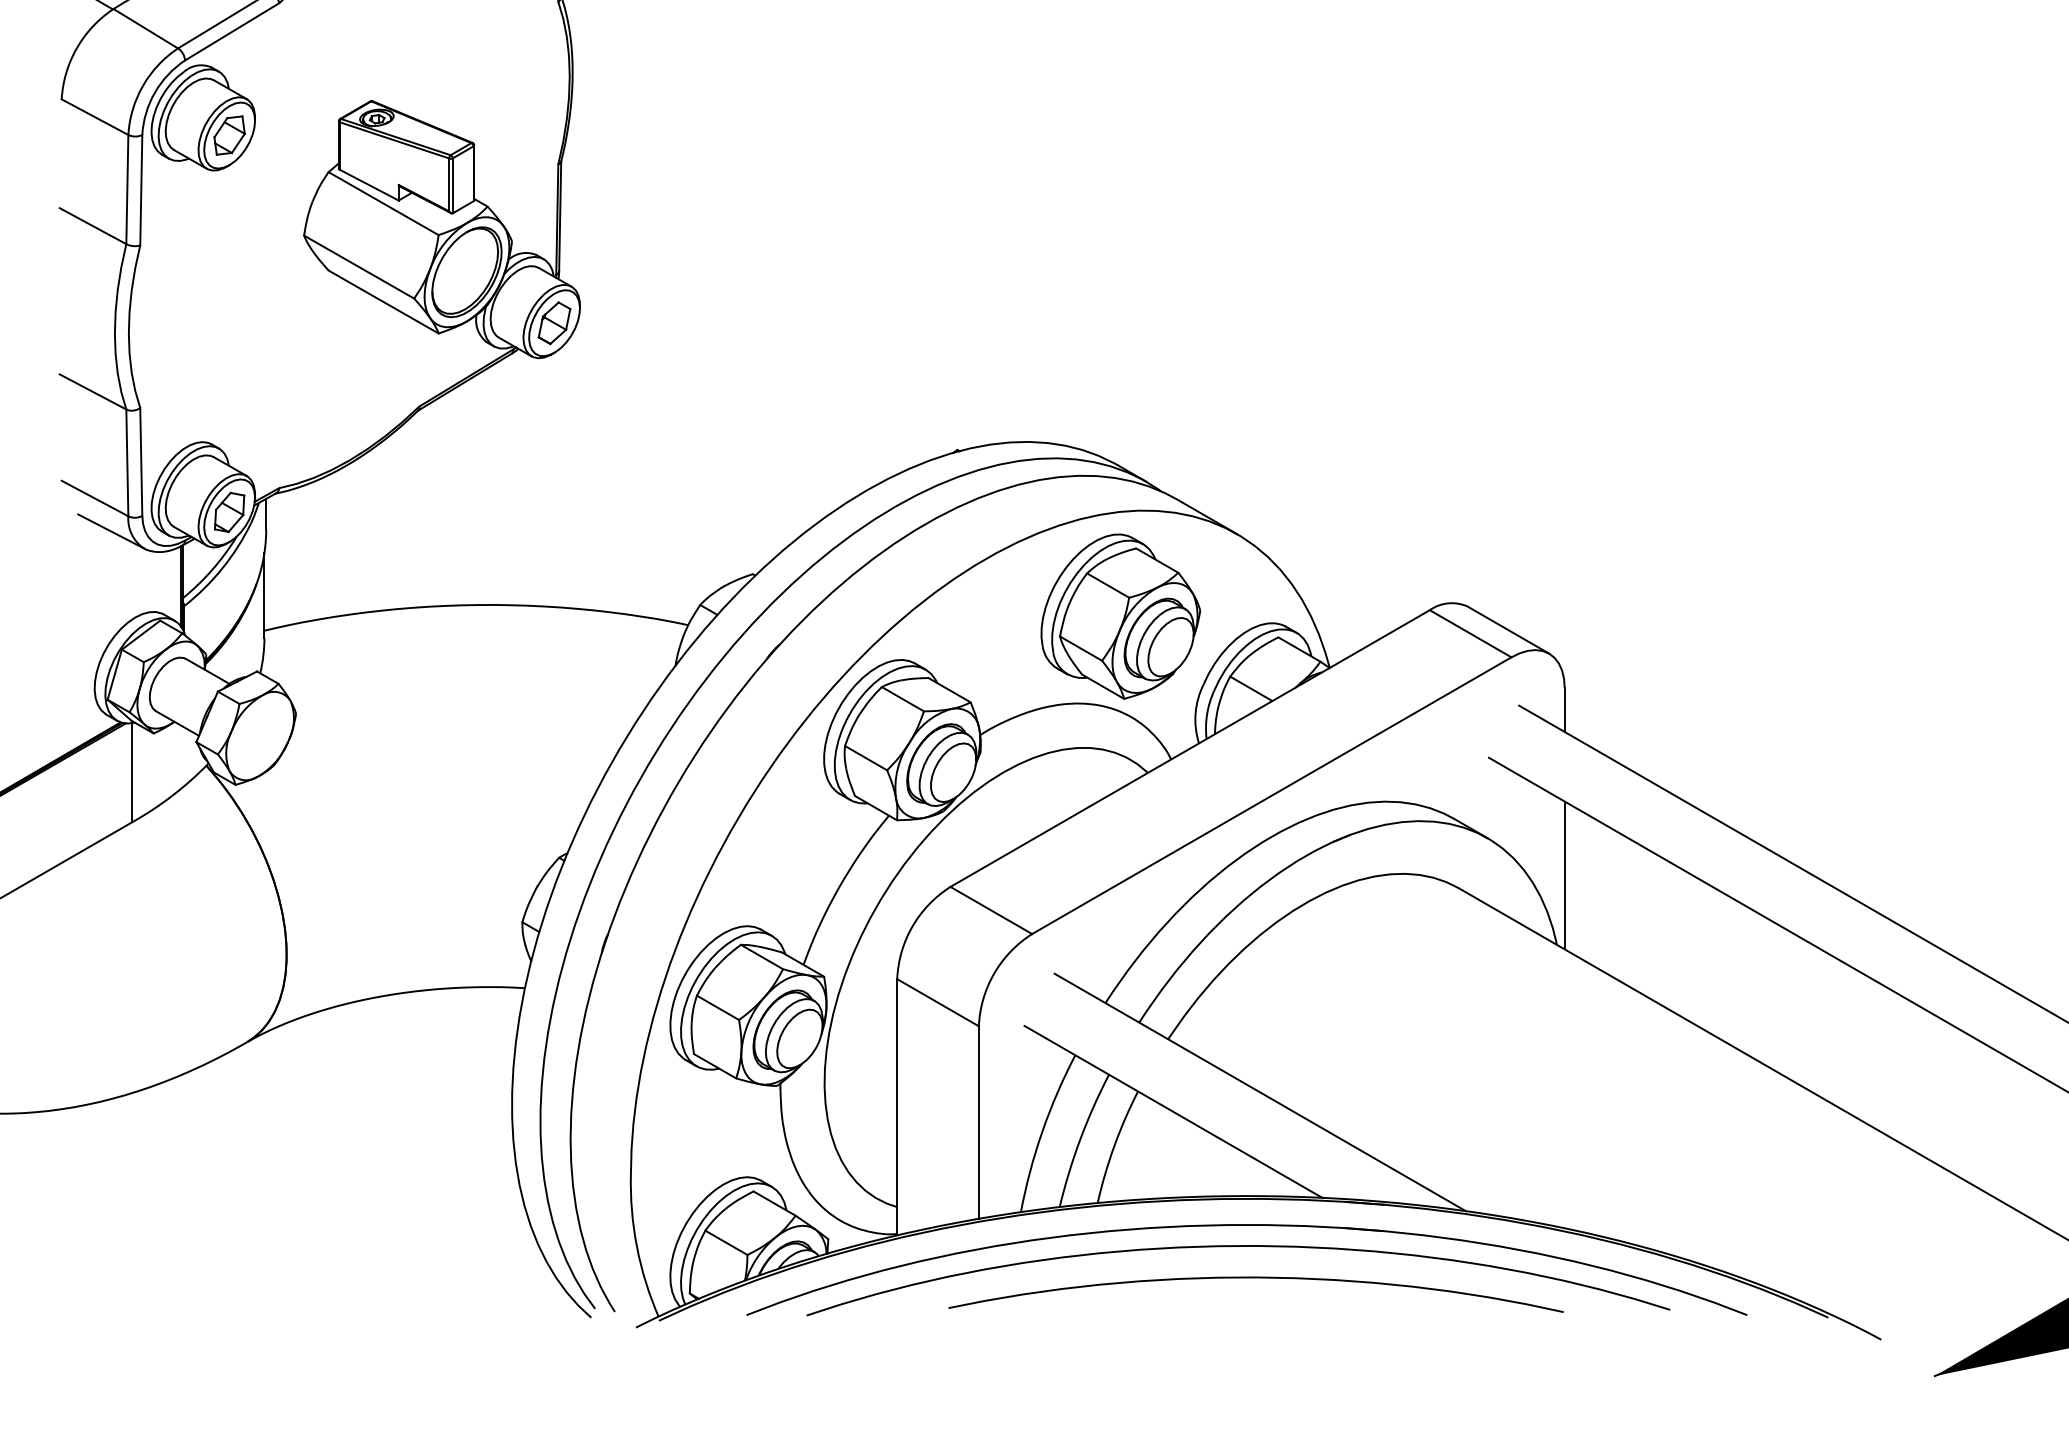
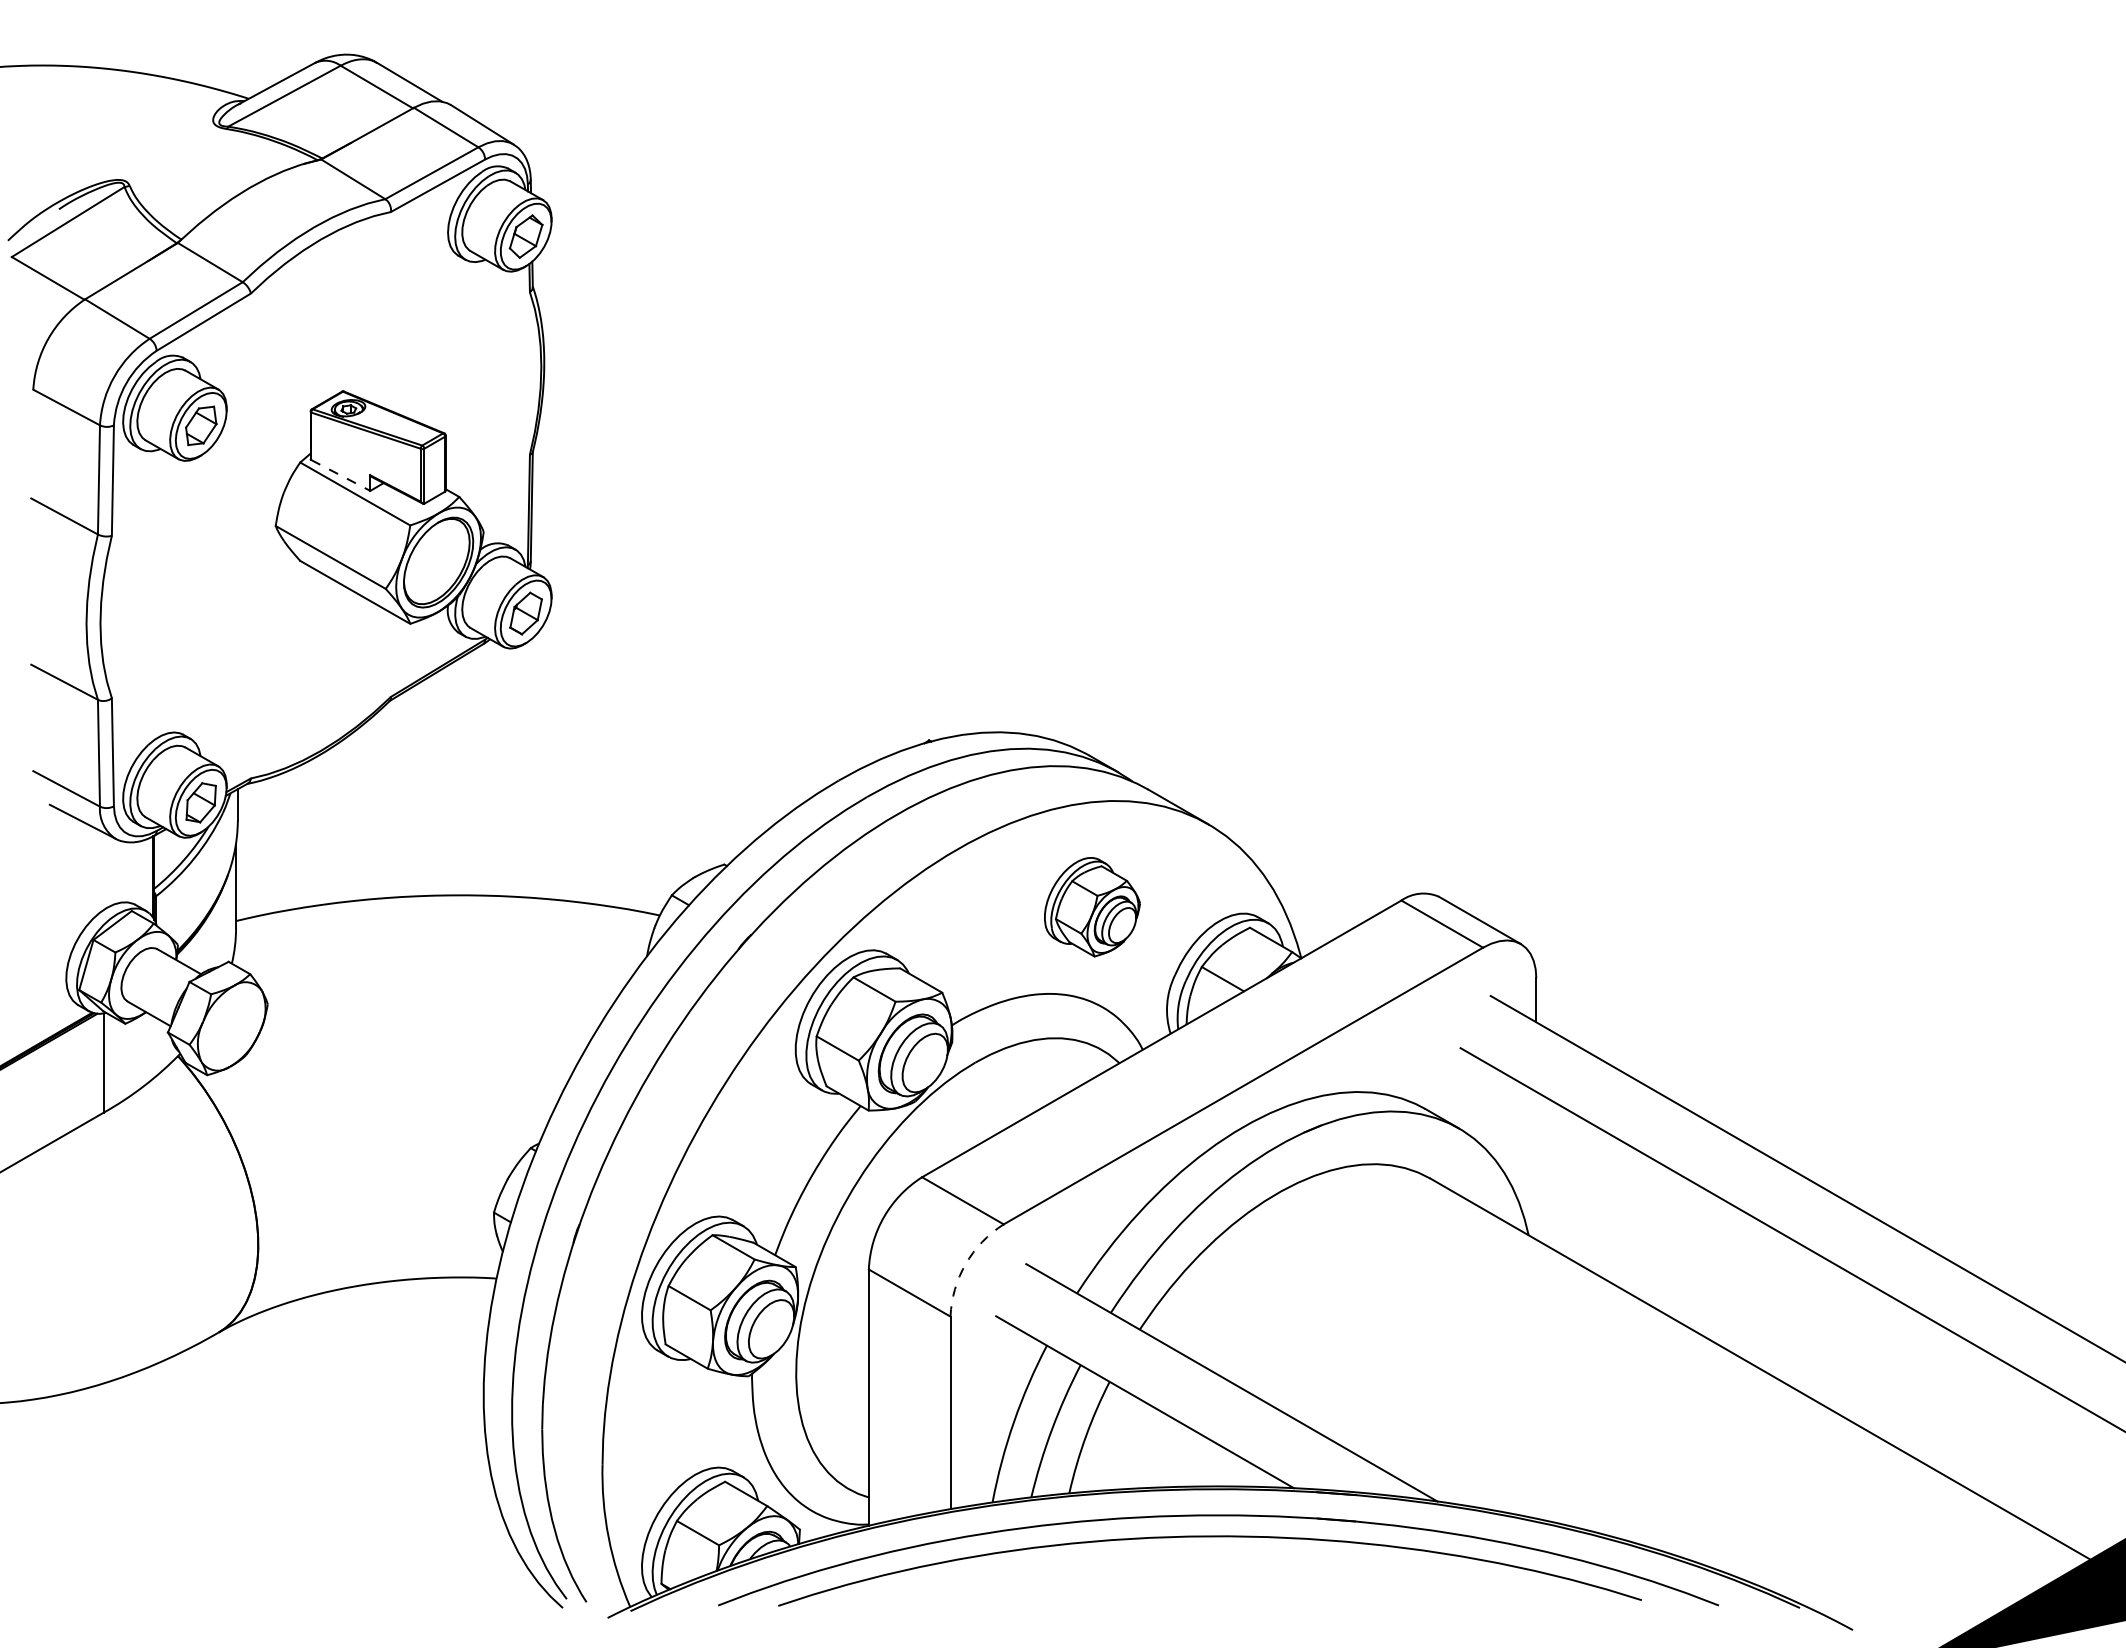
line: (369, 185) -> (341, 475), solid -> dashed
part: (1120, 617) -> (1092, 907), size x0.6
line: (1564, 875) -> (1536, 1165), removed
arc: (993, 973) -> (965, 1263), solid -> dashed
curve: (1255, 1278) -> (1227, 1568), removed

